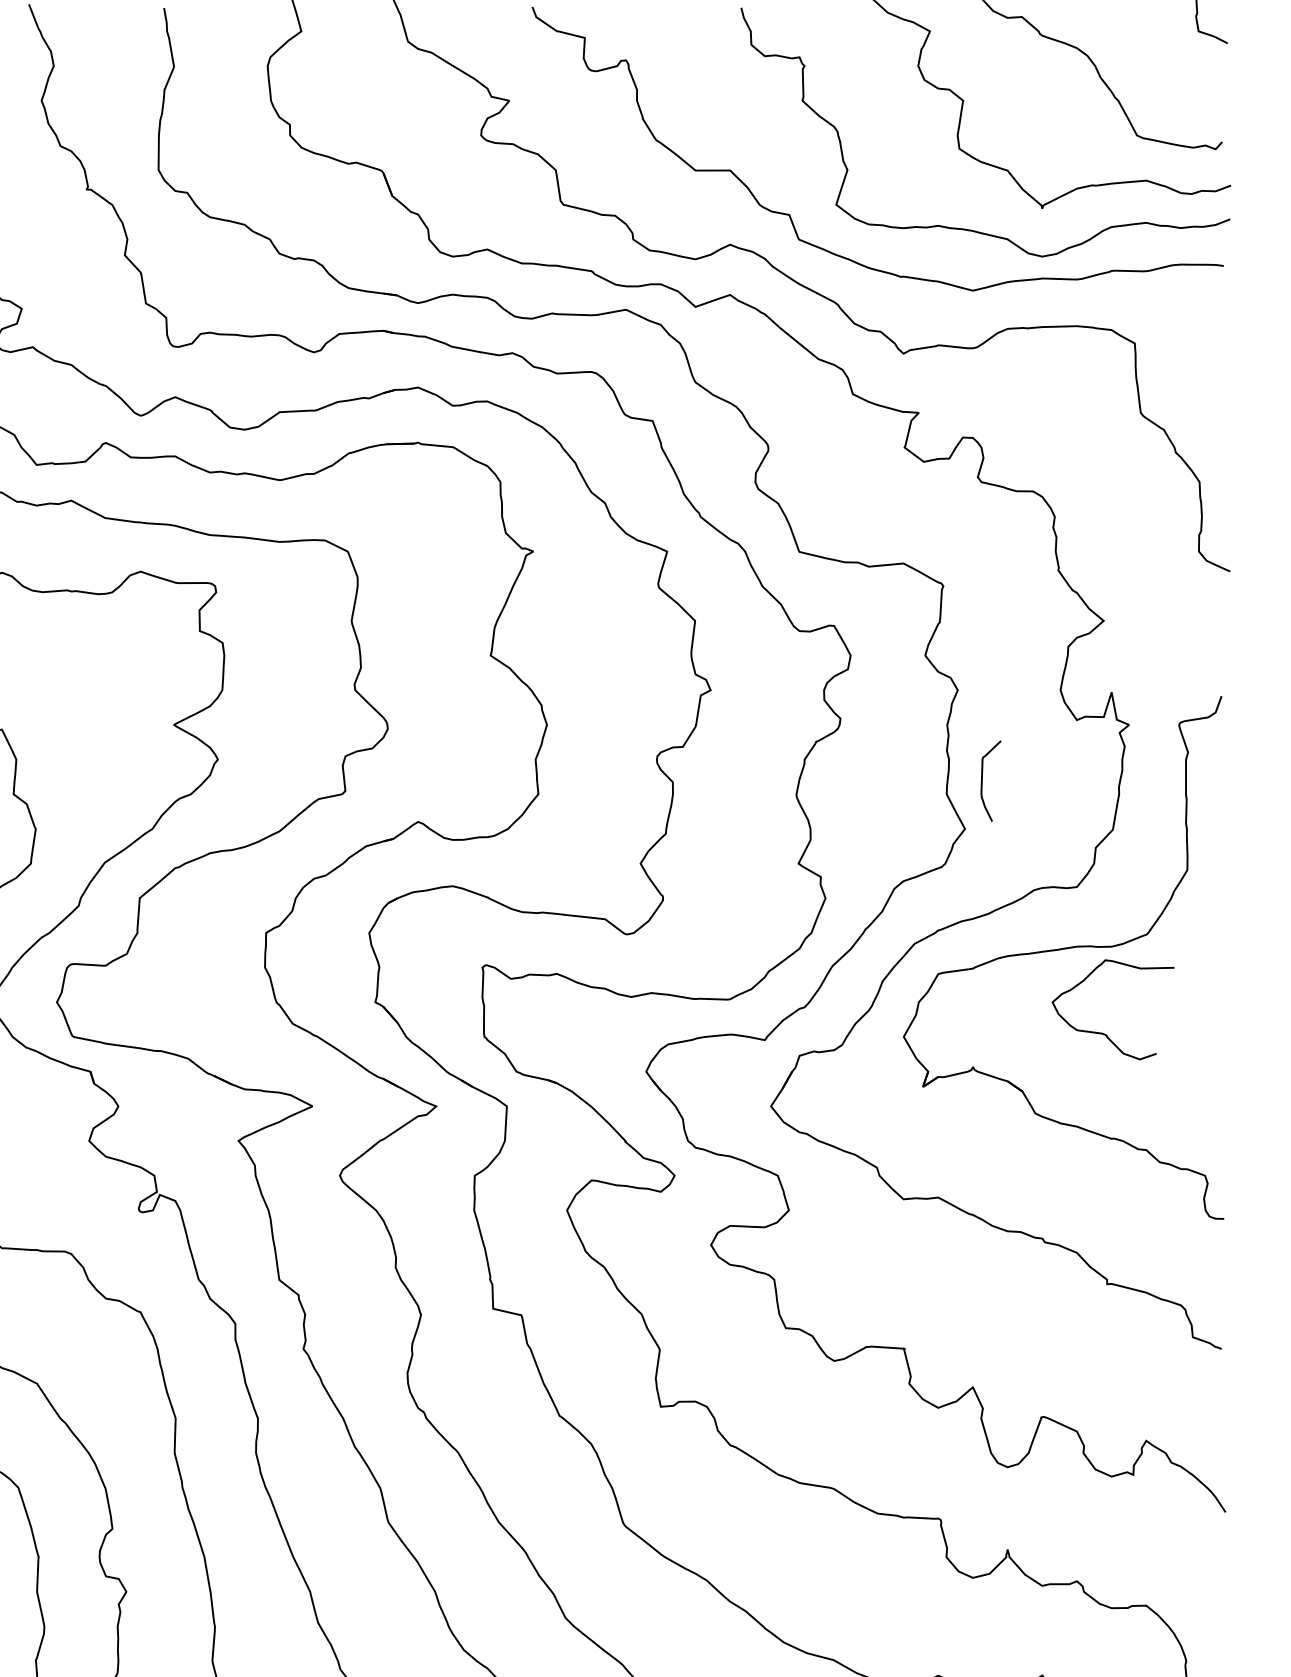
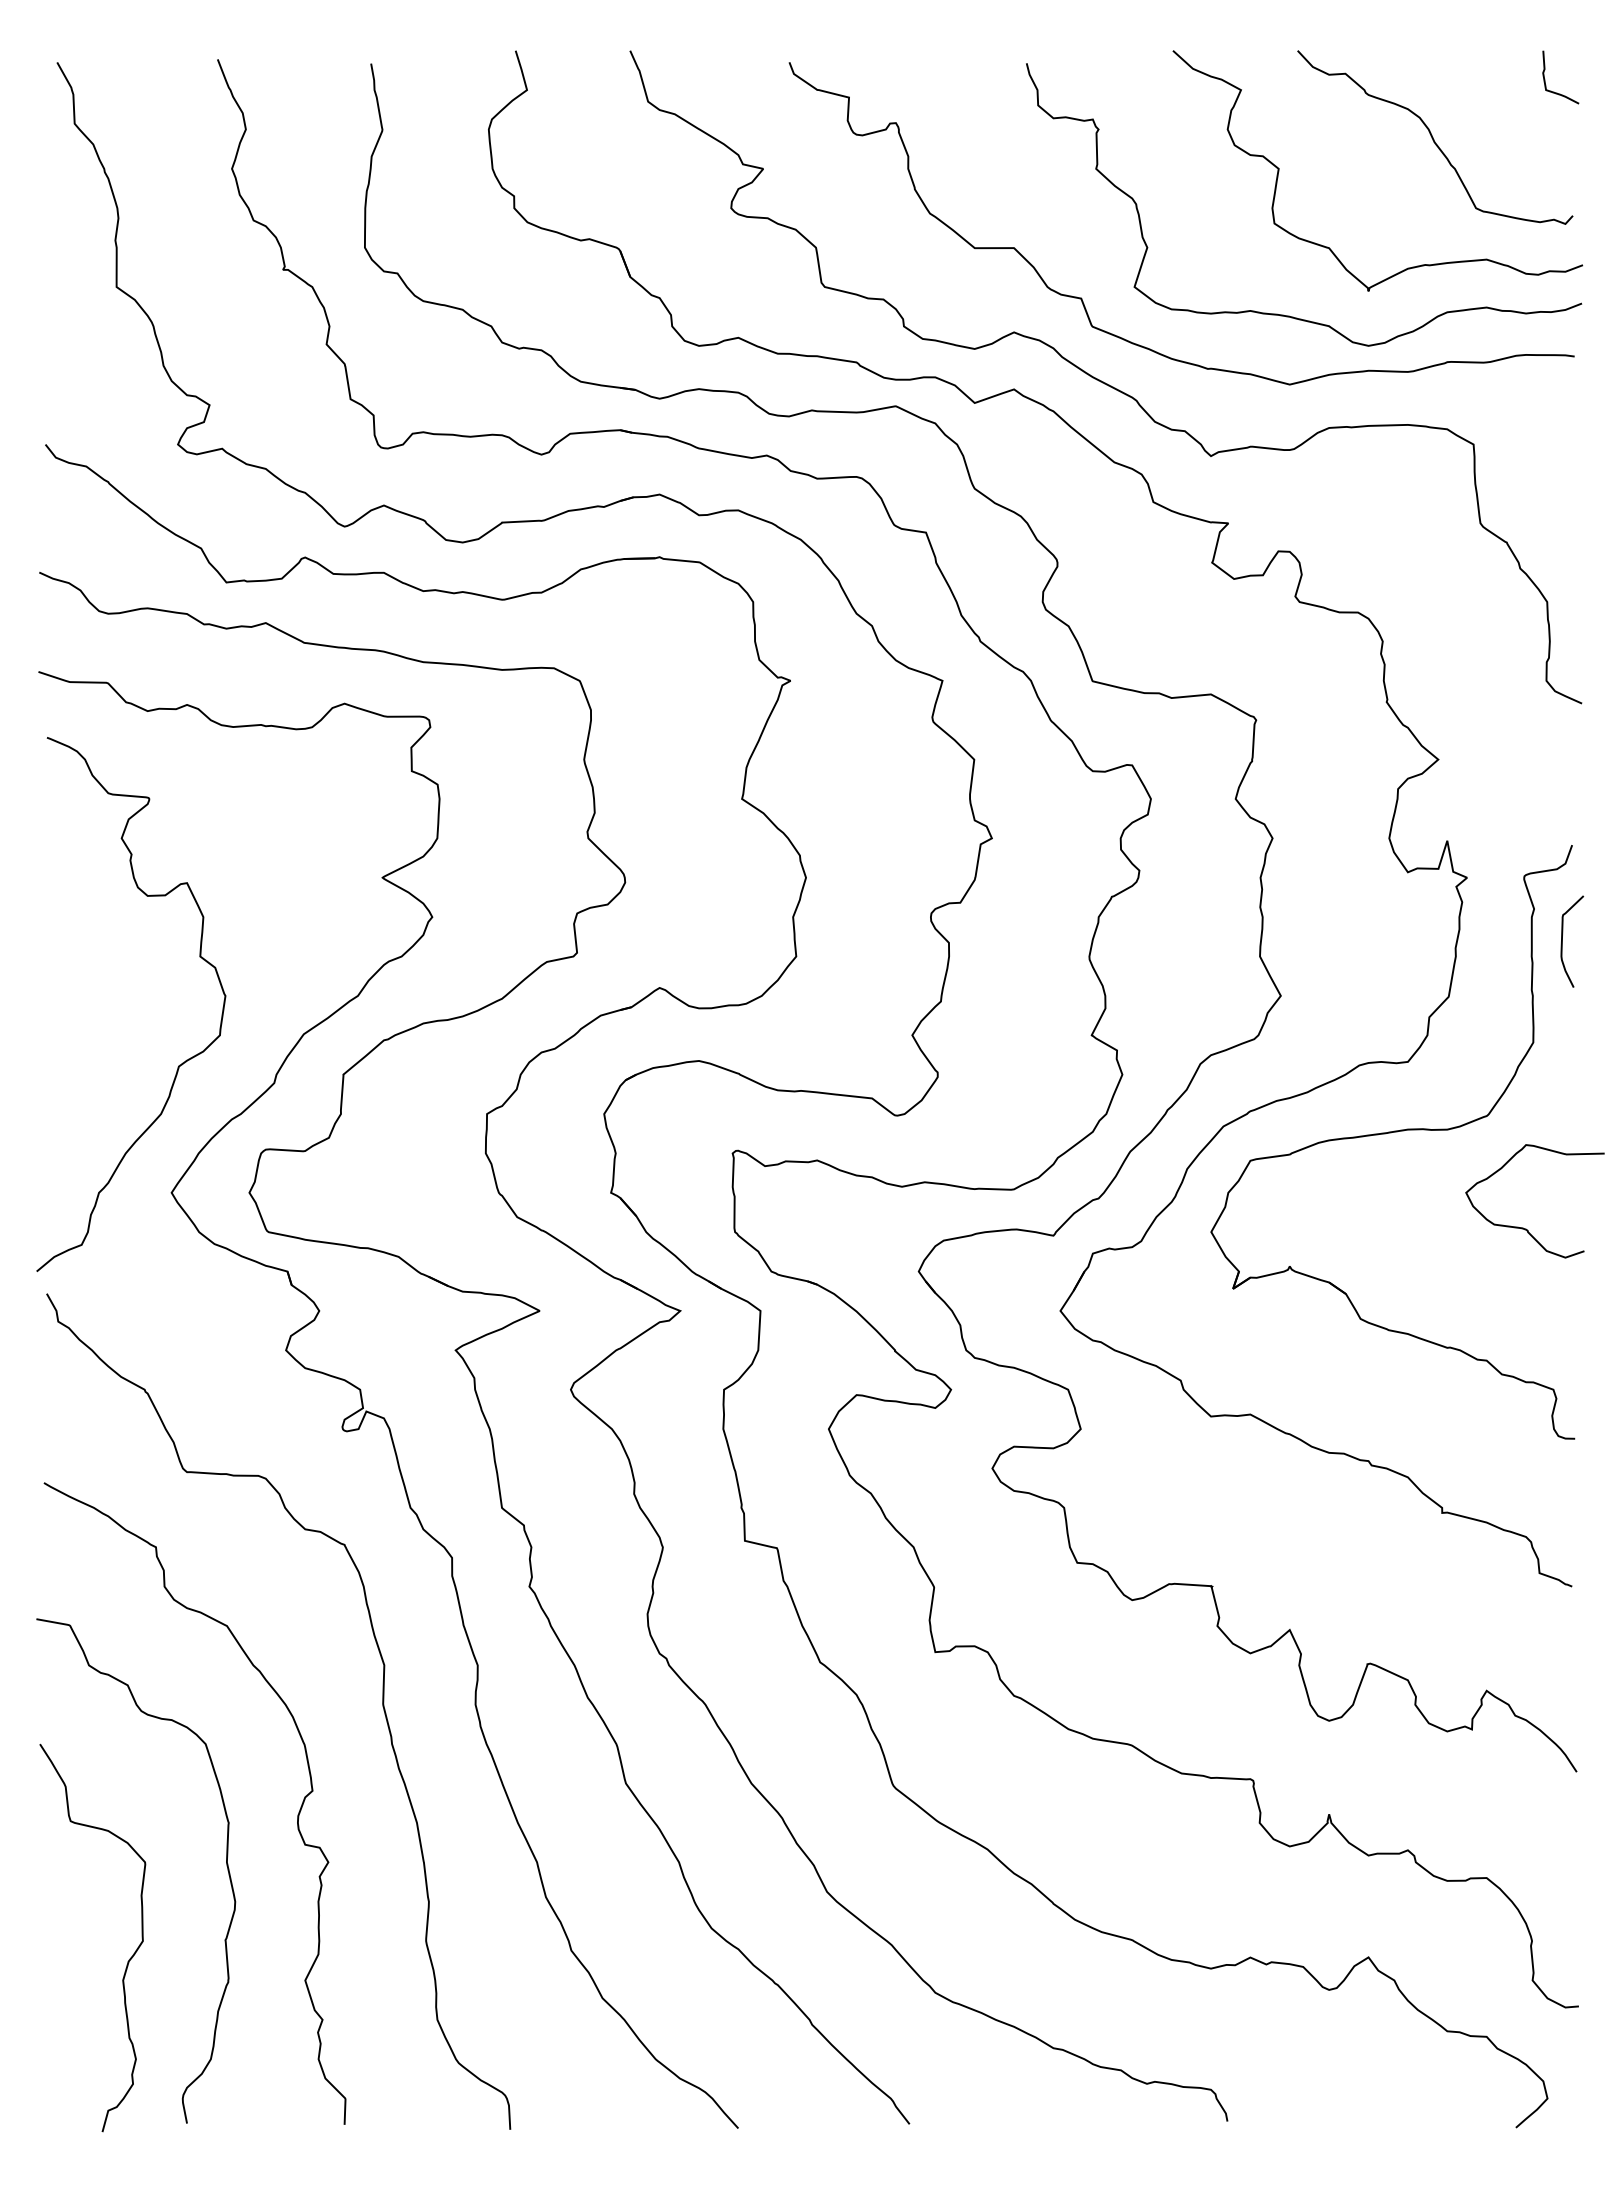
curve: (982, 781) -> (1562, 941), moved
curve: (1105, 1033) -> (1526, 1228), moved

